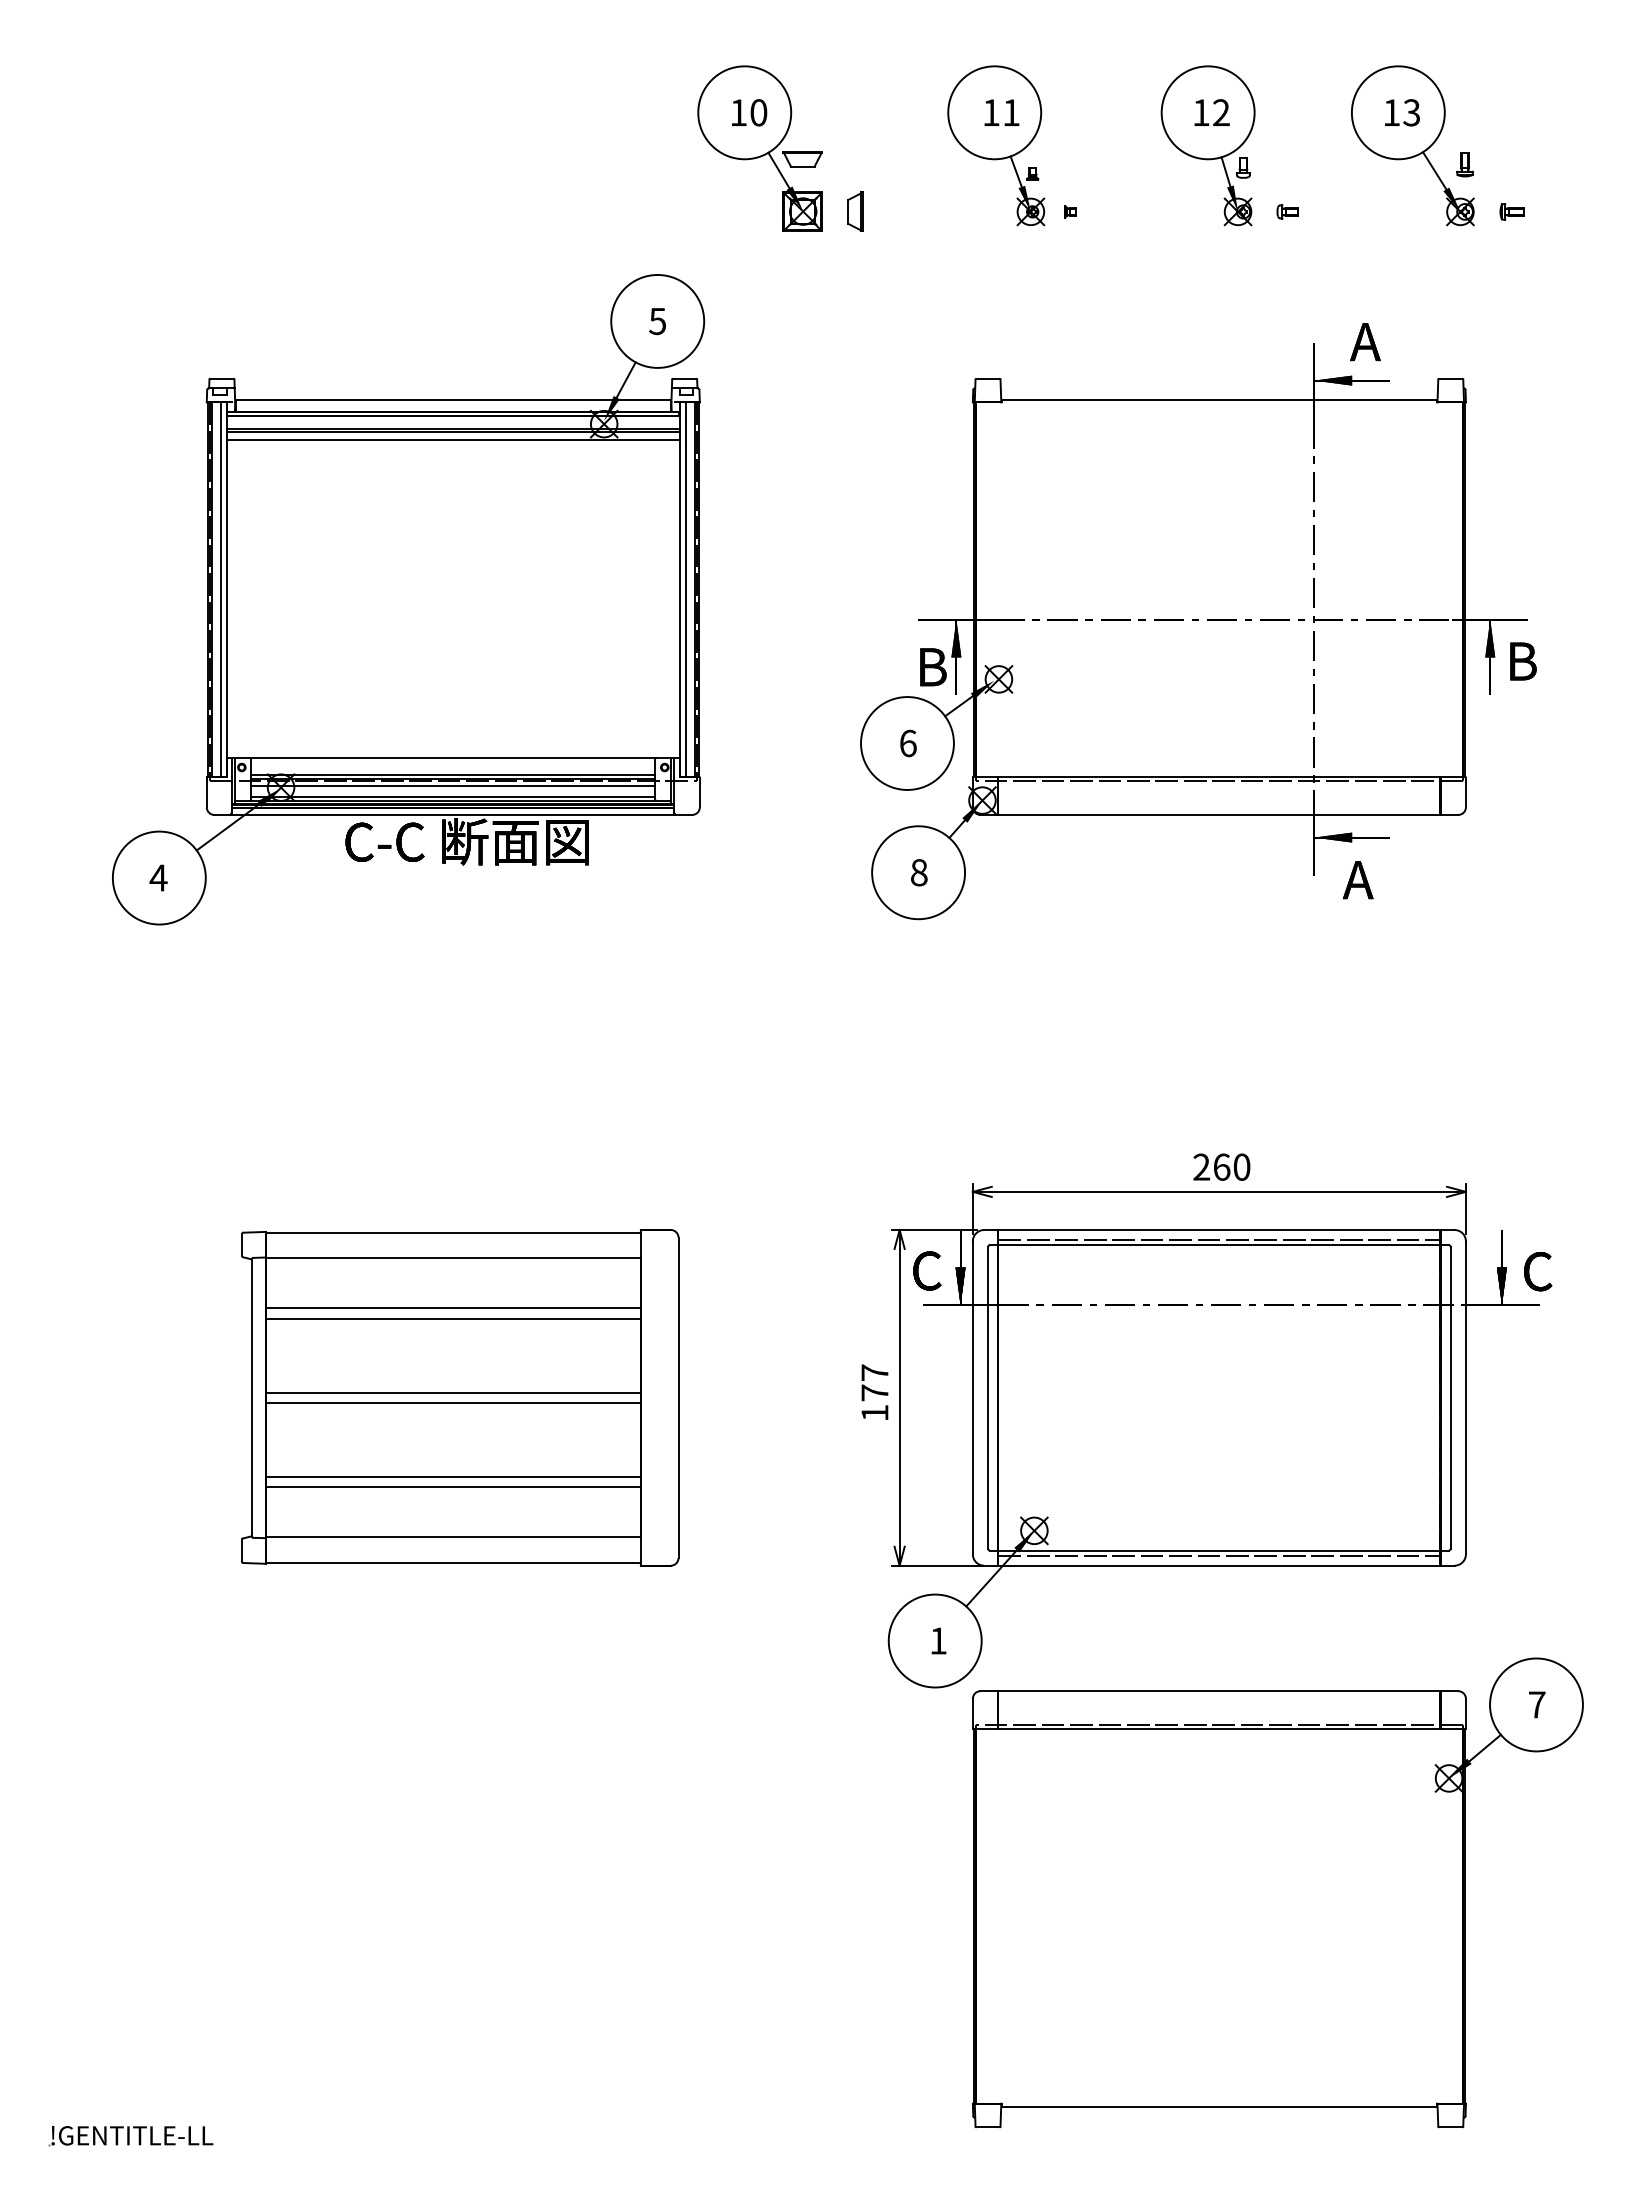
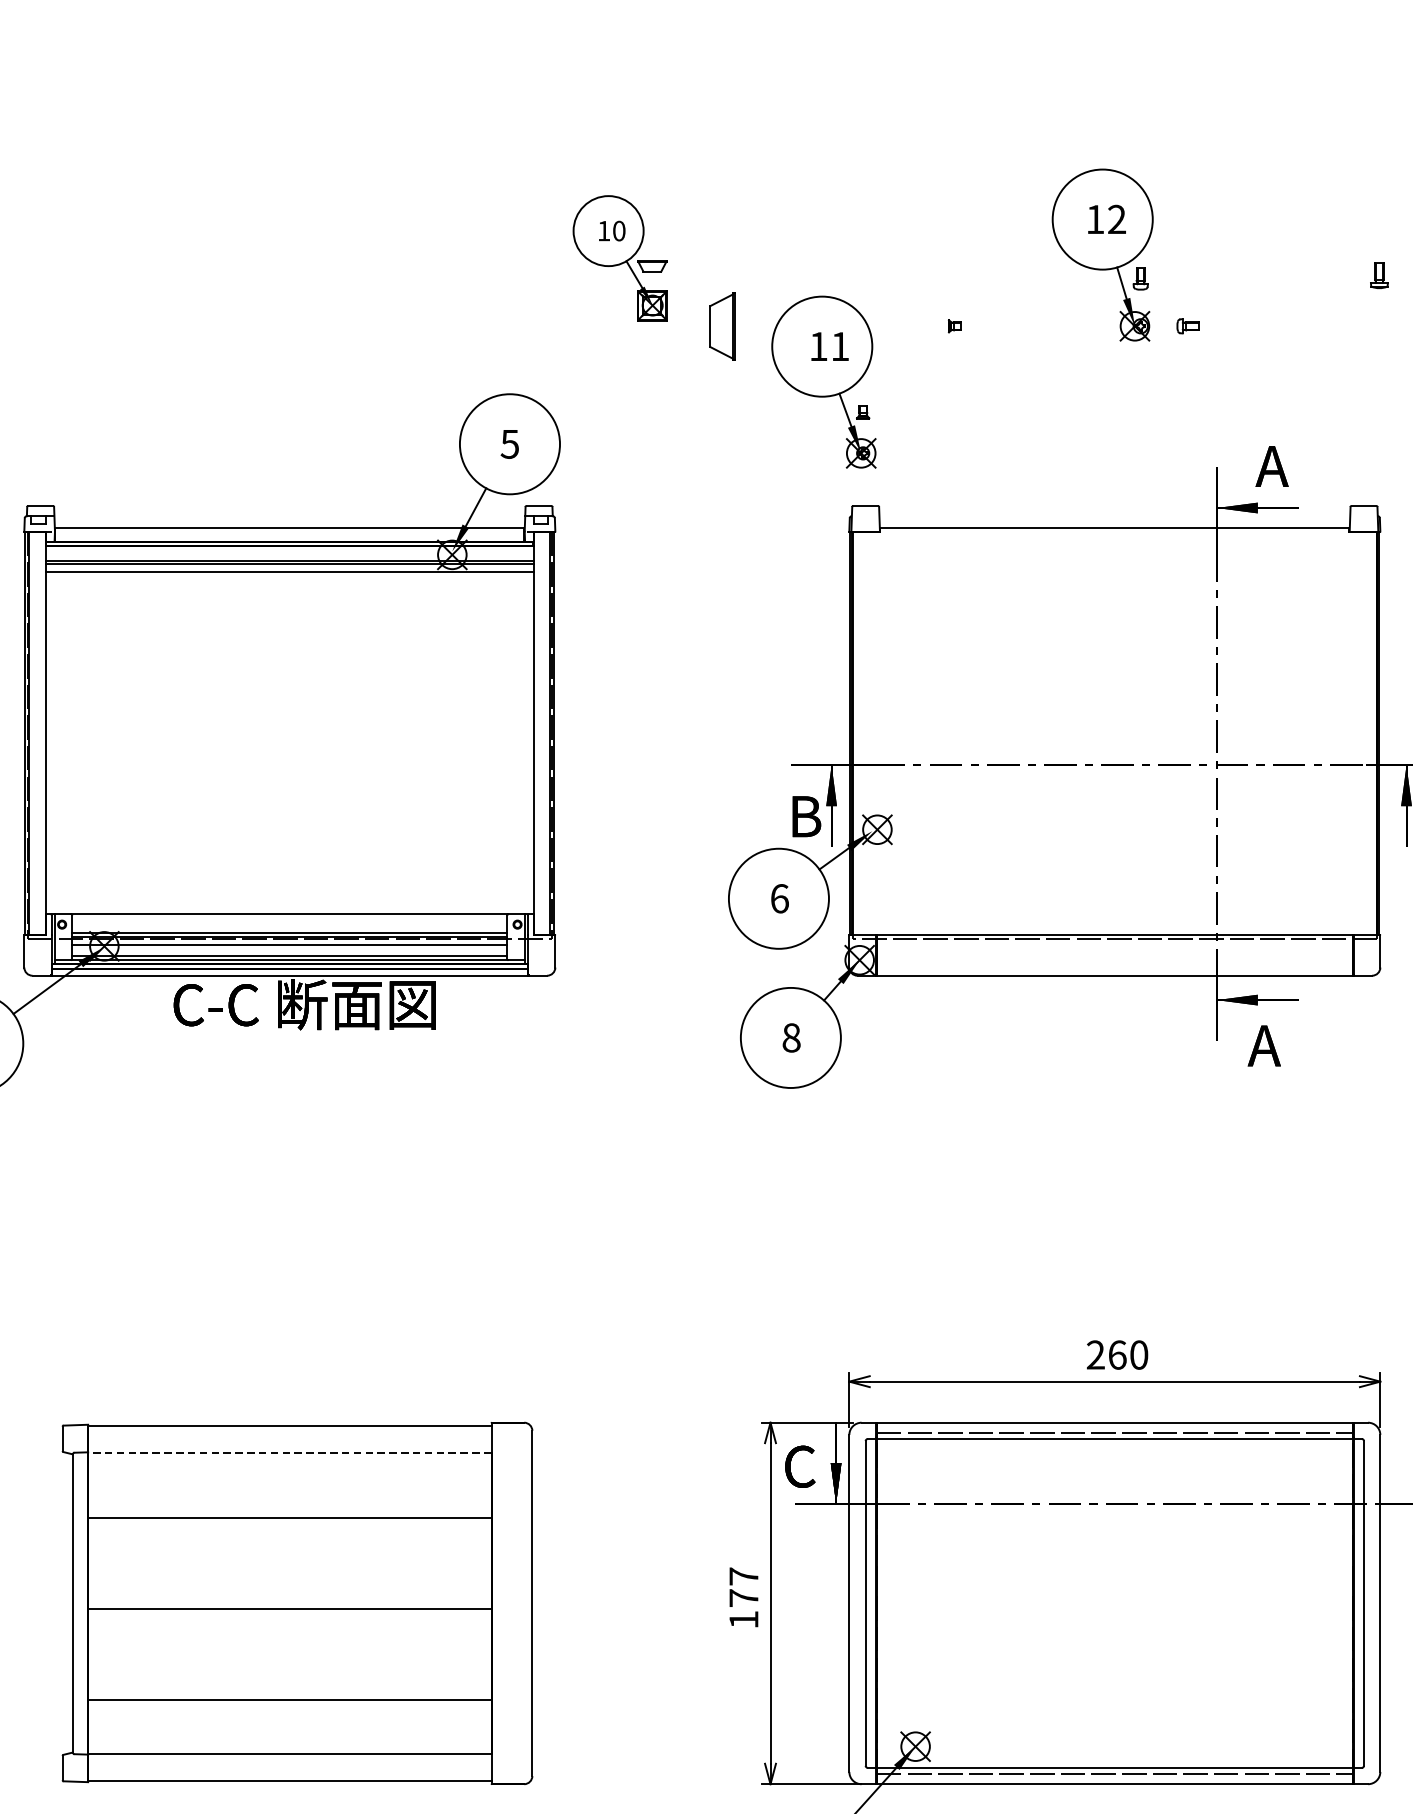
part: (996, 145) -> (824, 381), moved
part: (1412, 145) -> (1322, 254), removed
part: (759, 148) -> (619, 258), size x0.7
part: (855, 211) -> (722, 325), size x1.6
line: (220, 589) -> (39, 732), removed
line: (685, 589) -> (539, 732), removed
line: (452, 1258) -> (288, 1453), solid -> dashed
line: (453, 1308) -> (290, 1507), removed
line: (453, 1392) -> (290, 1597), removed
line: (453, 1477) -> (290, 1689), removed

